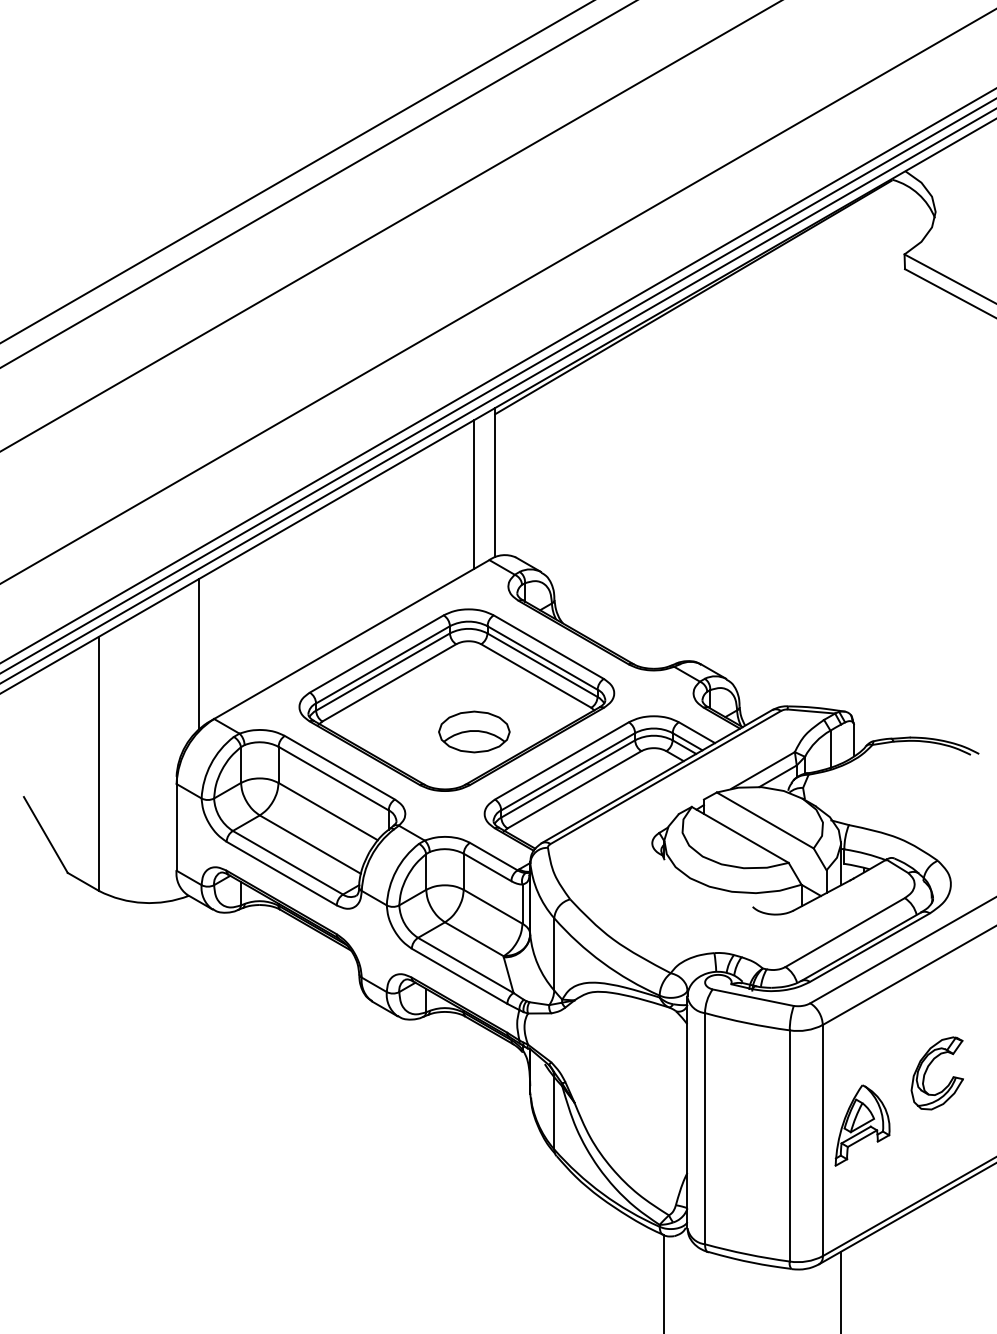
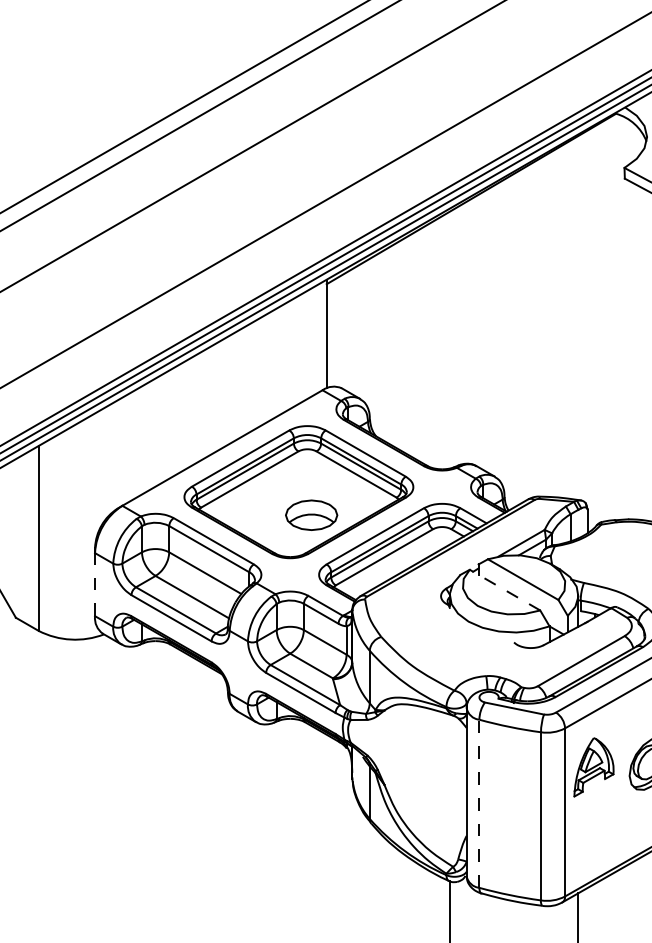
line: (474, 494) -> (311, 342), removed
line: (199, 653) -> (111, 458), removed
line: (176, 826) -> (94, 584), solid -> dashed
line: (740, 834) -> (505, 589), solid -> dashed
part: (862, 1125) -> (593, 767), moved
line: (705, 1128) -> (479, 803), solid -> dashed

